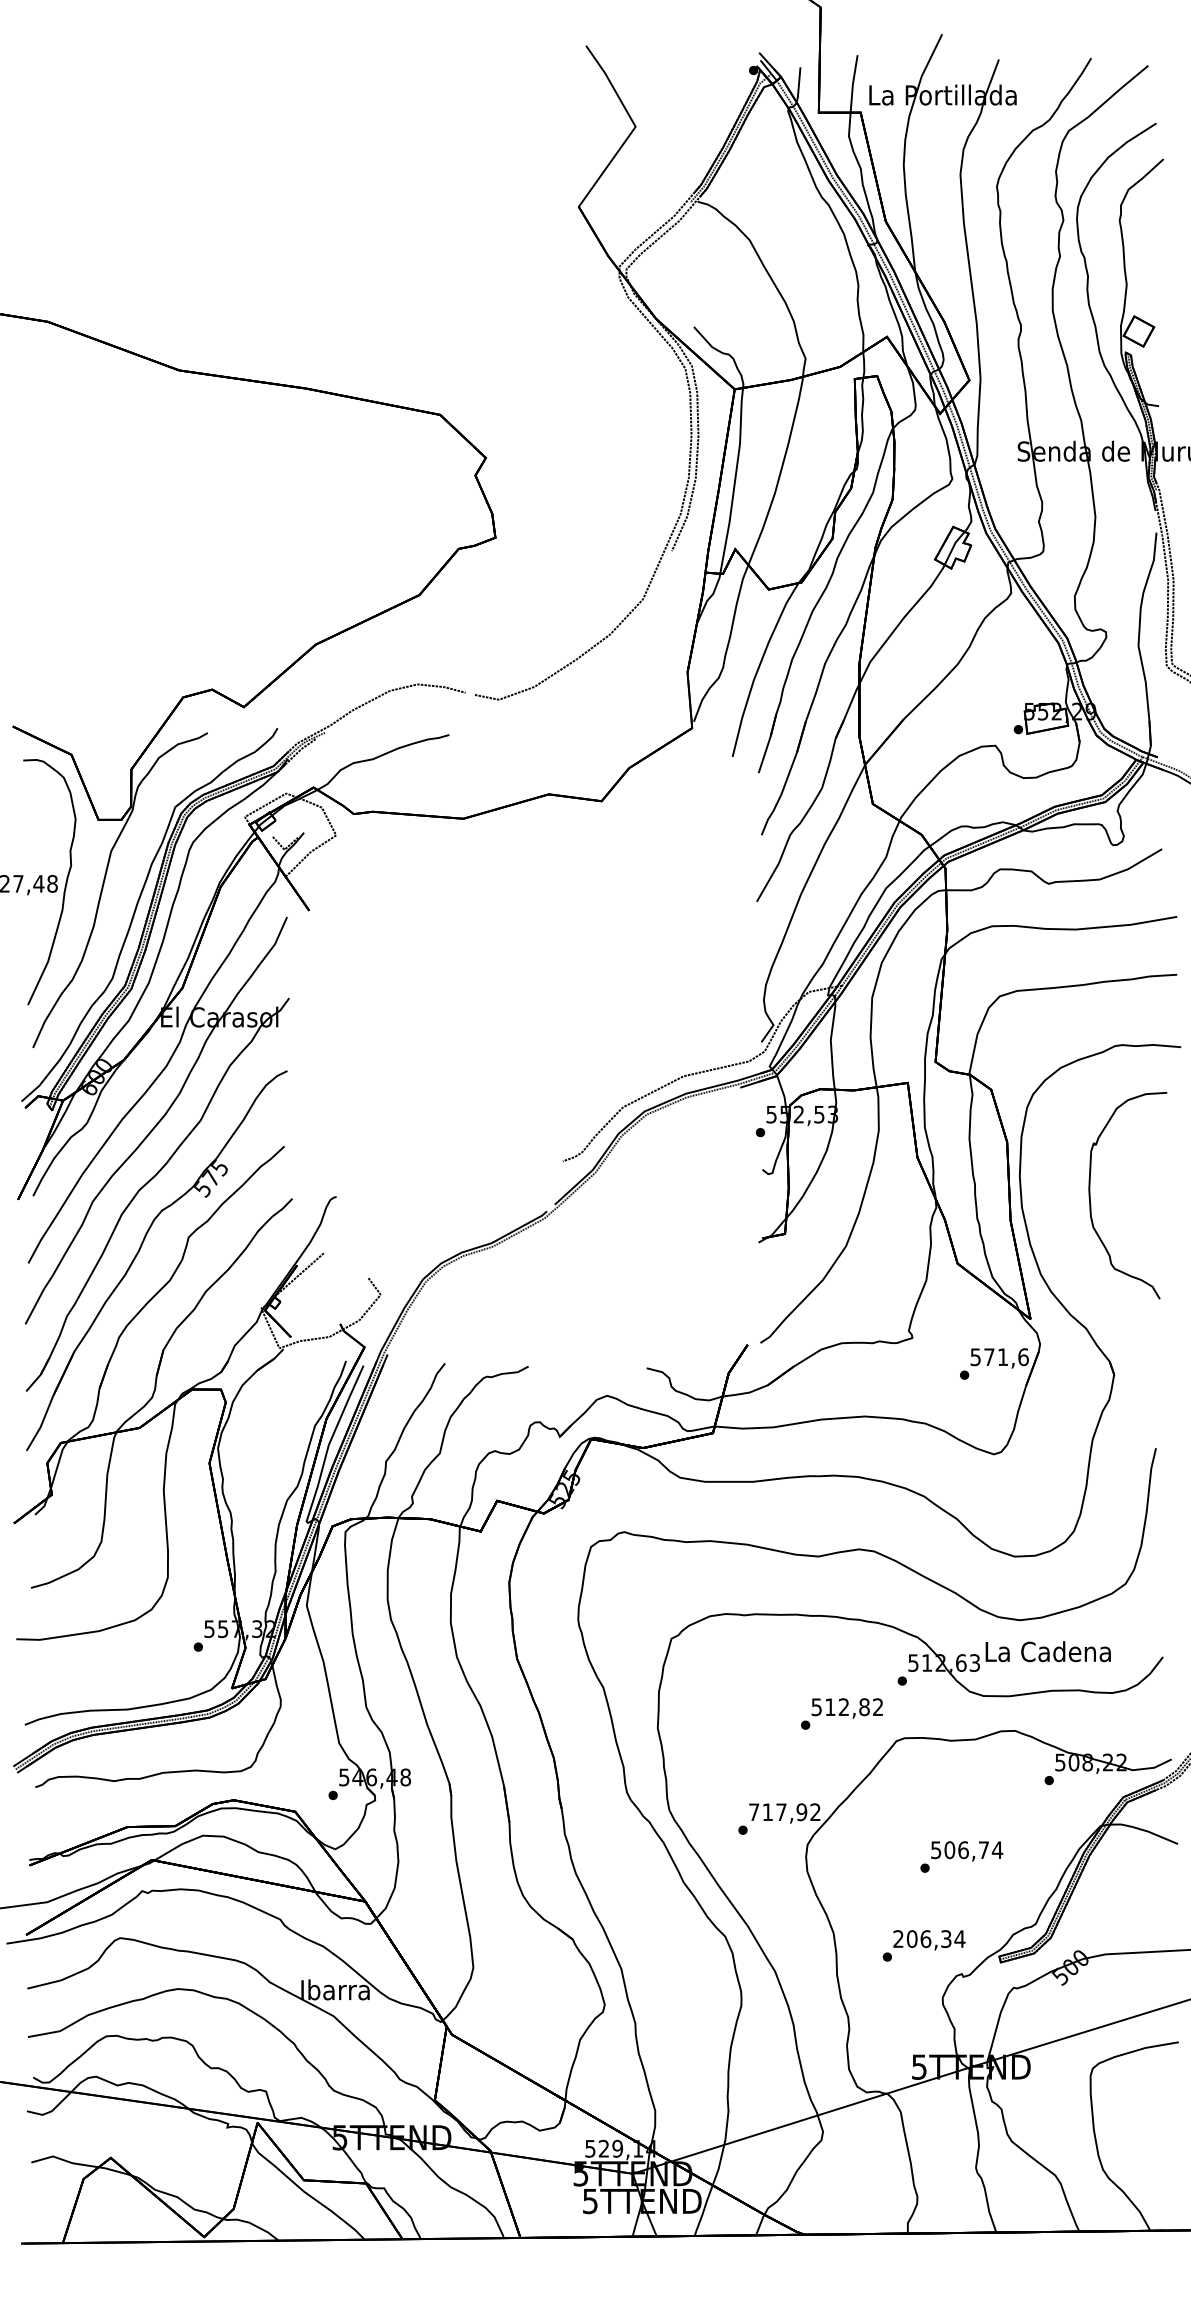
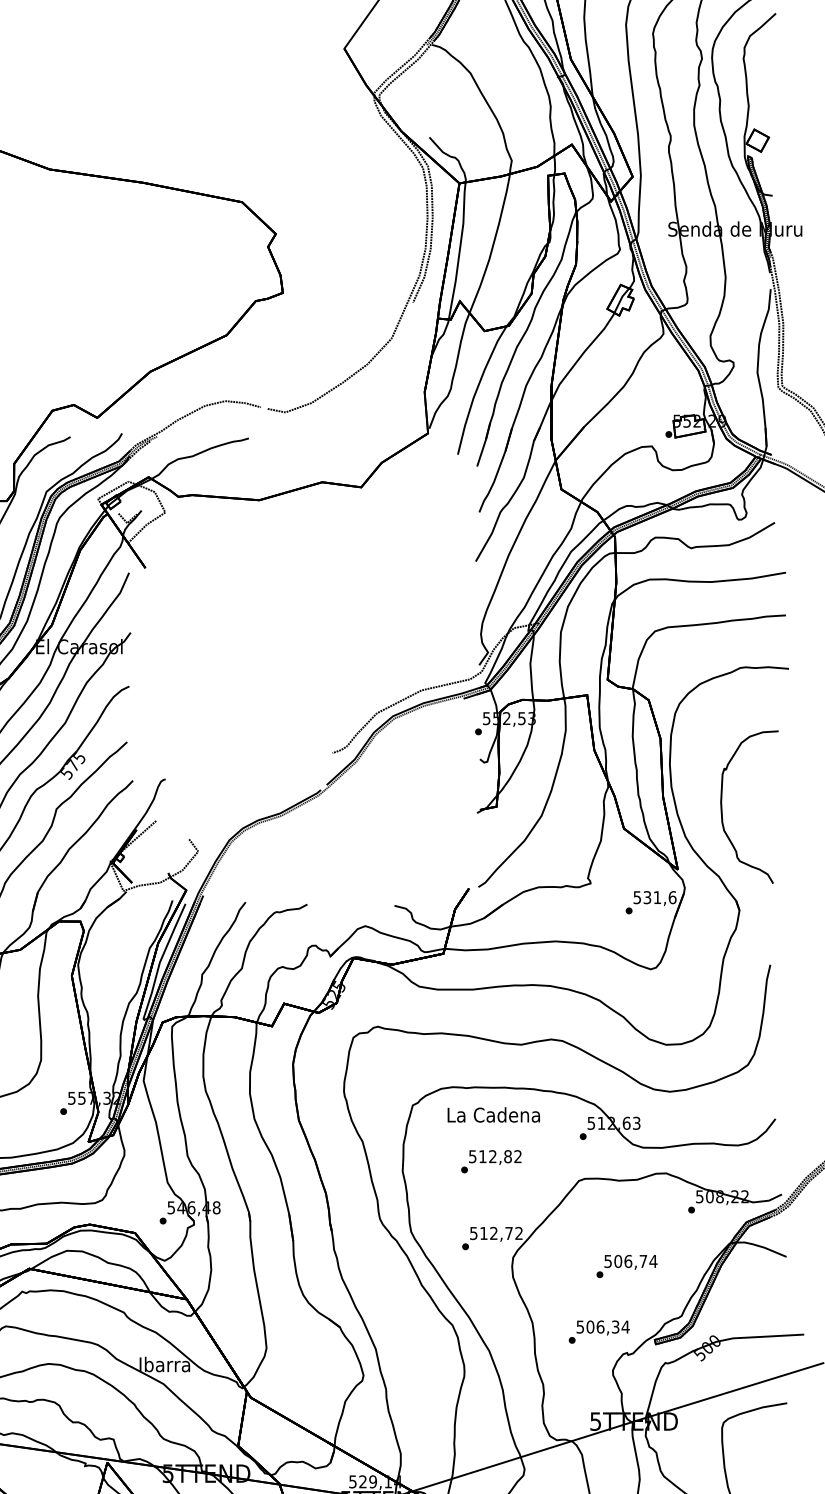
part: (1090, 1195) -> (722, 807), moved
text: (989, 1357) -> (647, 897), 571,6 -> 531,6
text: (1047, 1651) -> (493, 1114), moved
text: (841, 1713) -> (491, 1161), moved
text: (778, 1812) -> (491, 1233), 717,92 -> 512,72
text: (898, 1939) -> (580, 1327), 206,34 -> 506,34

